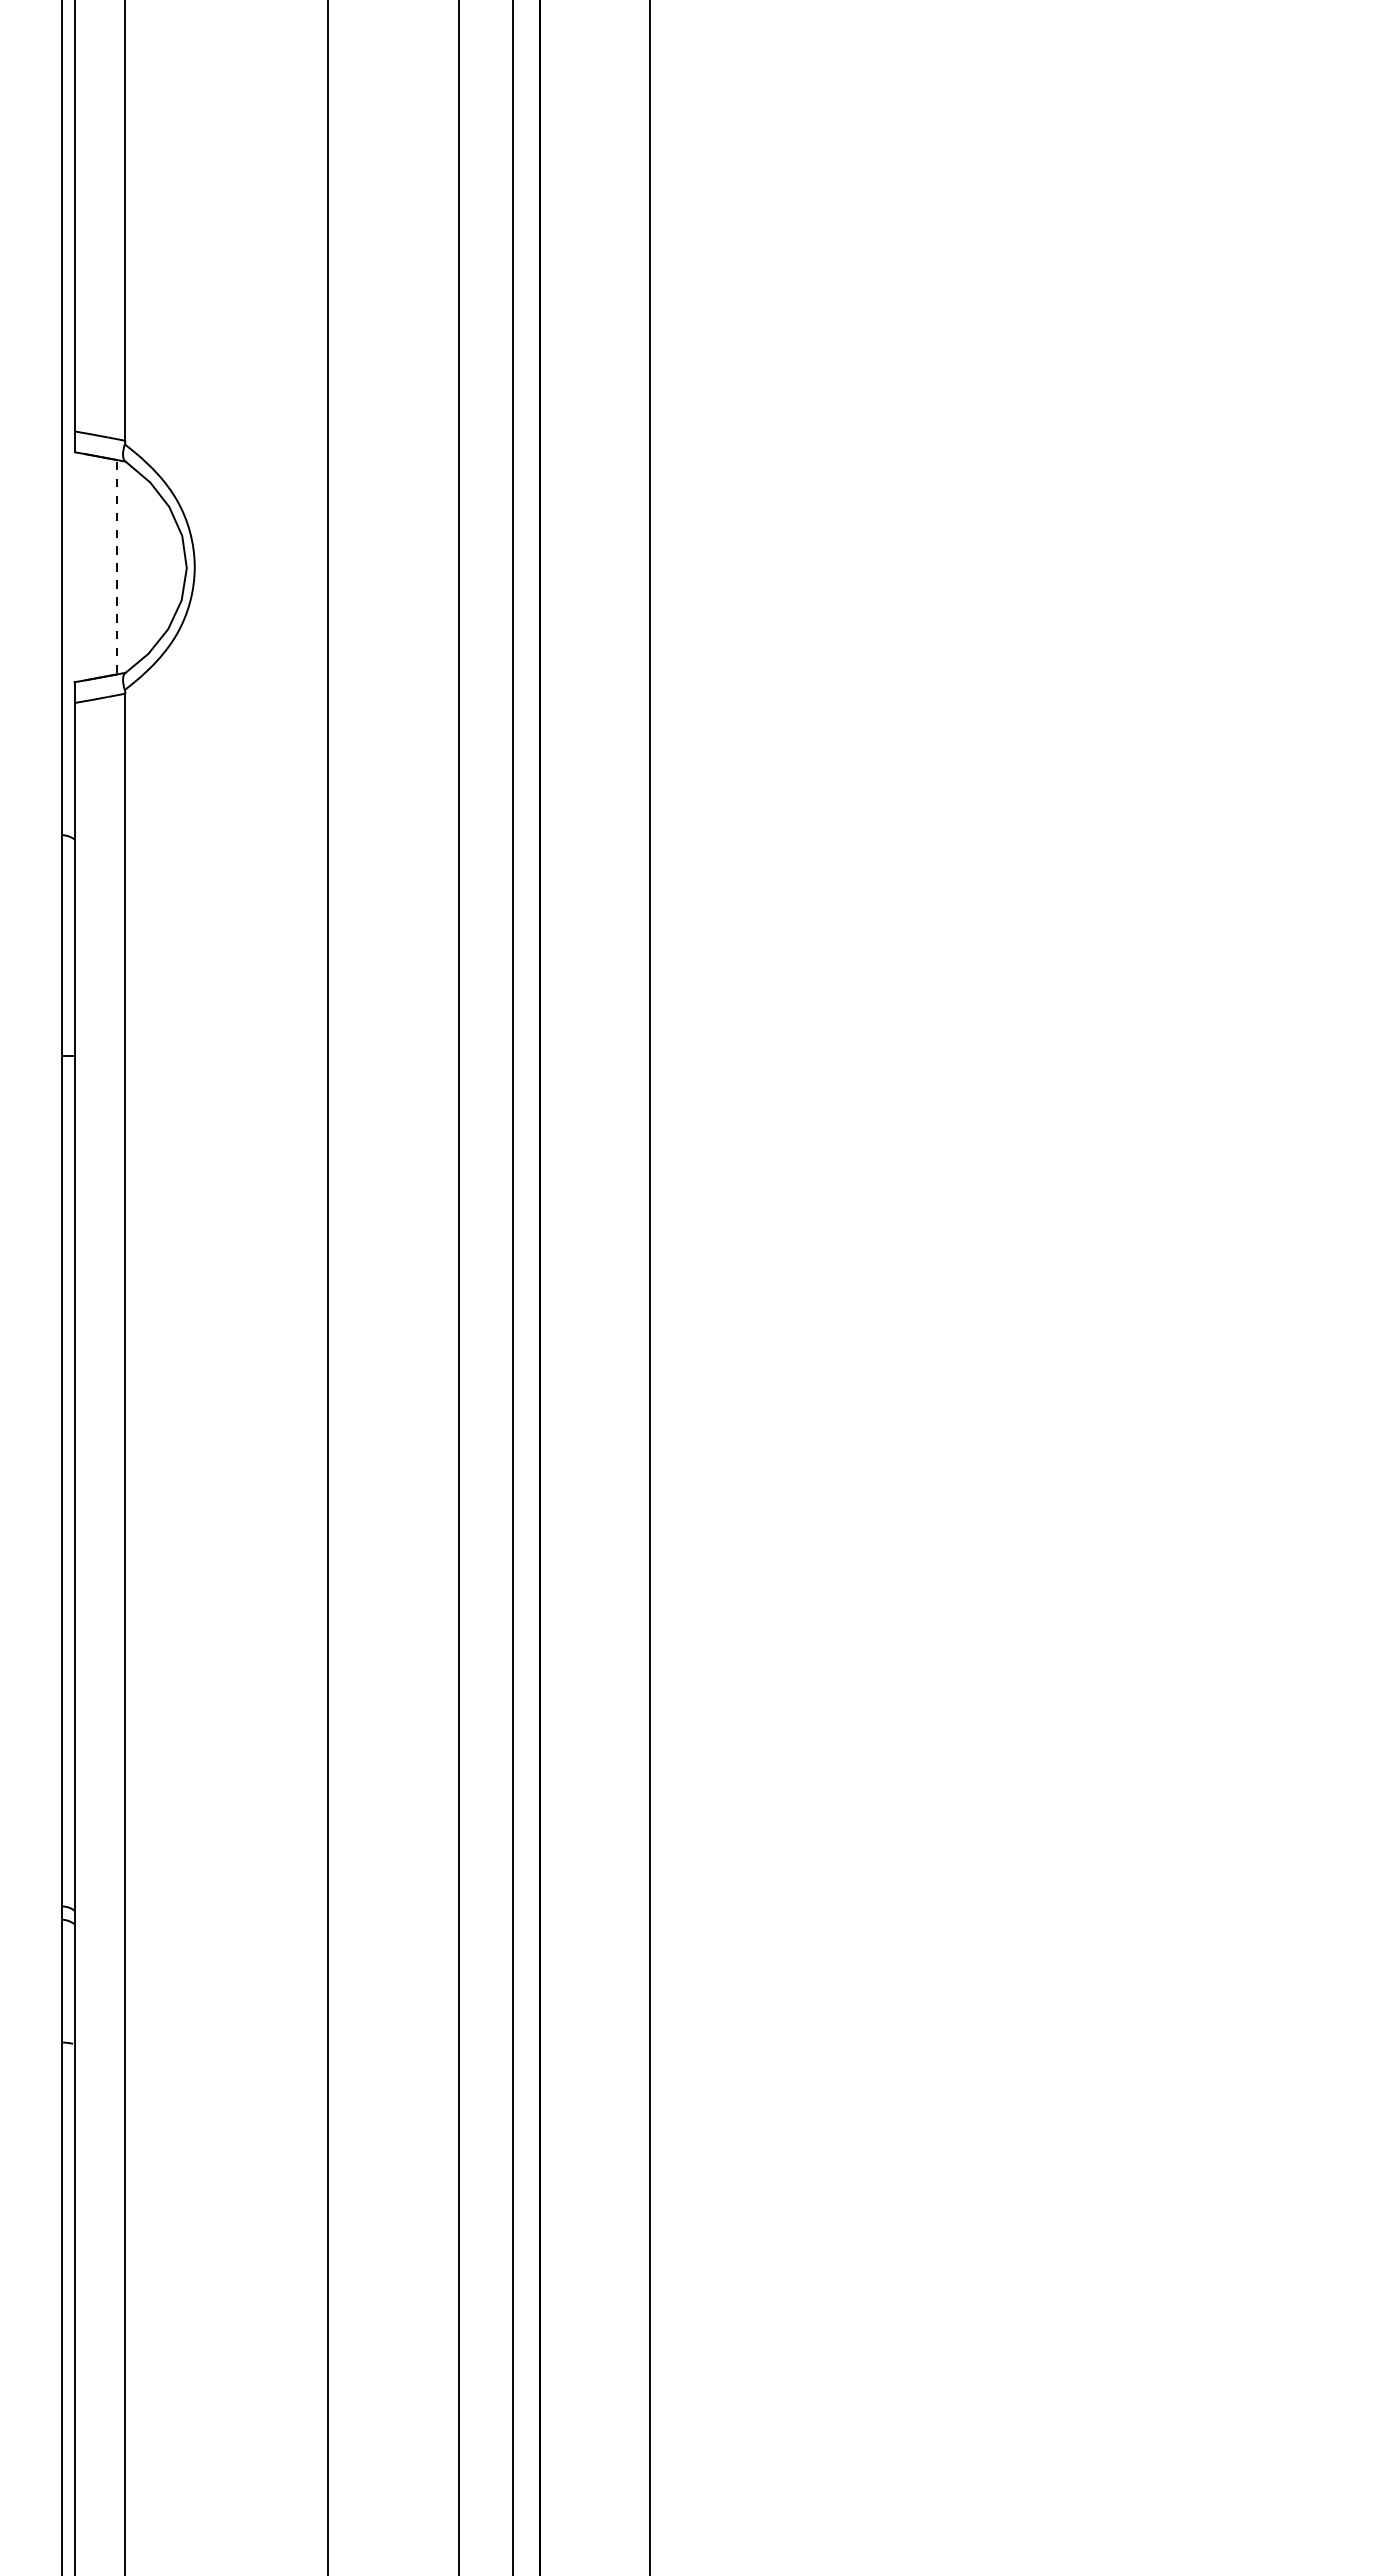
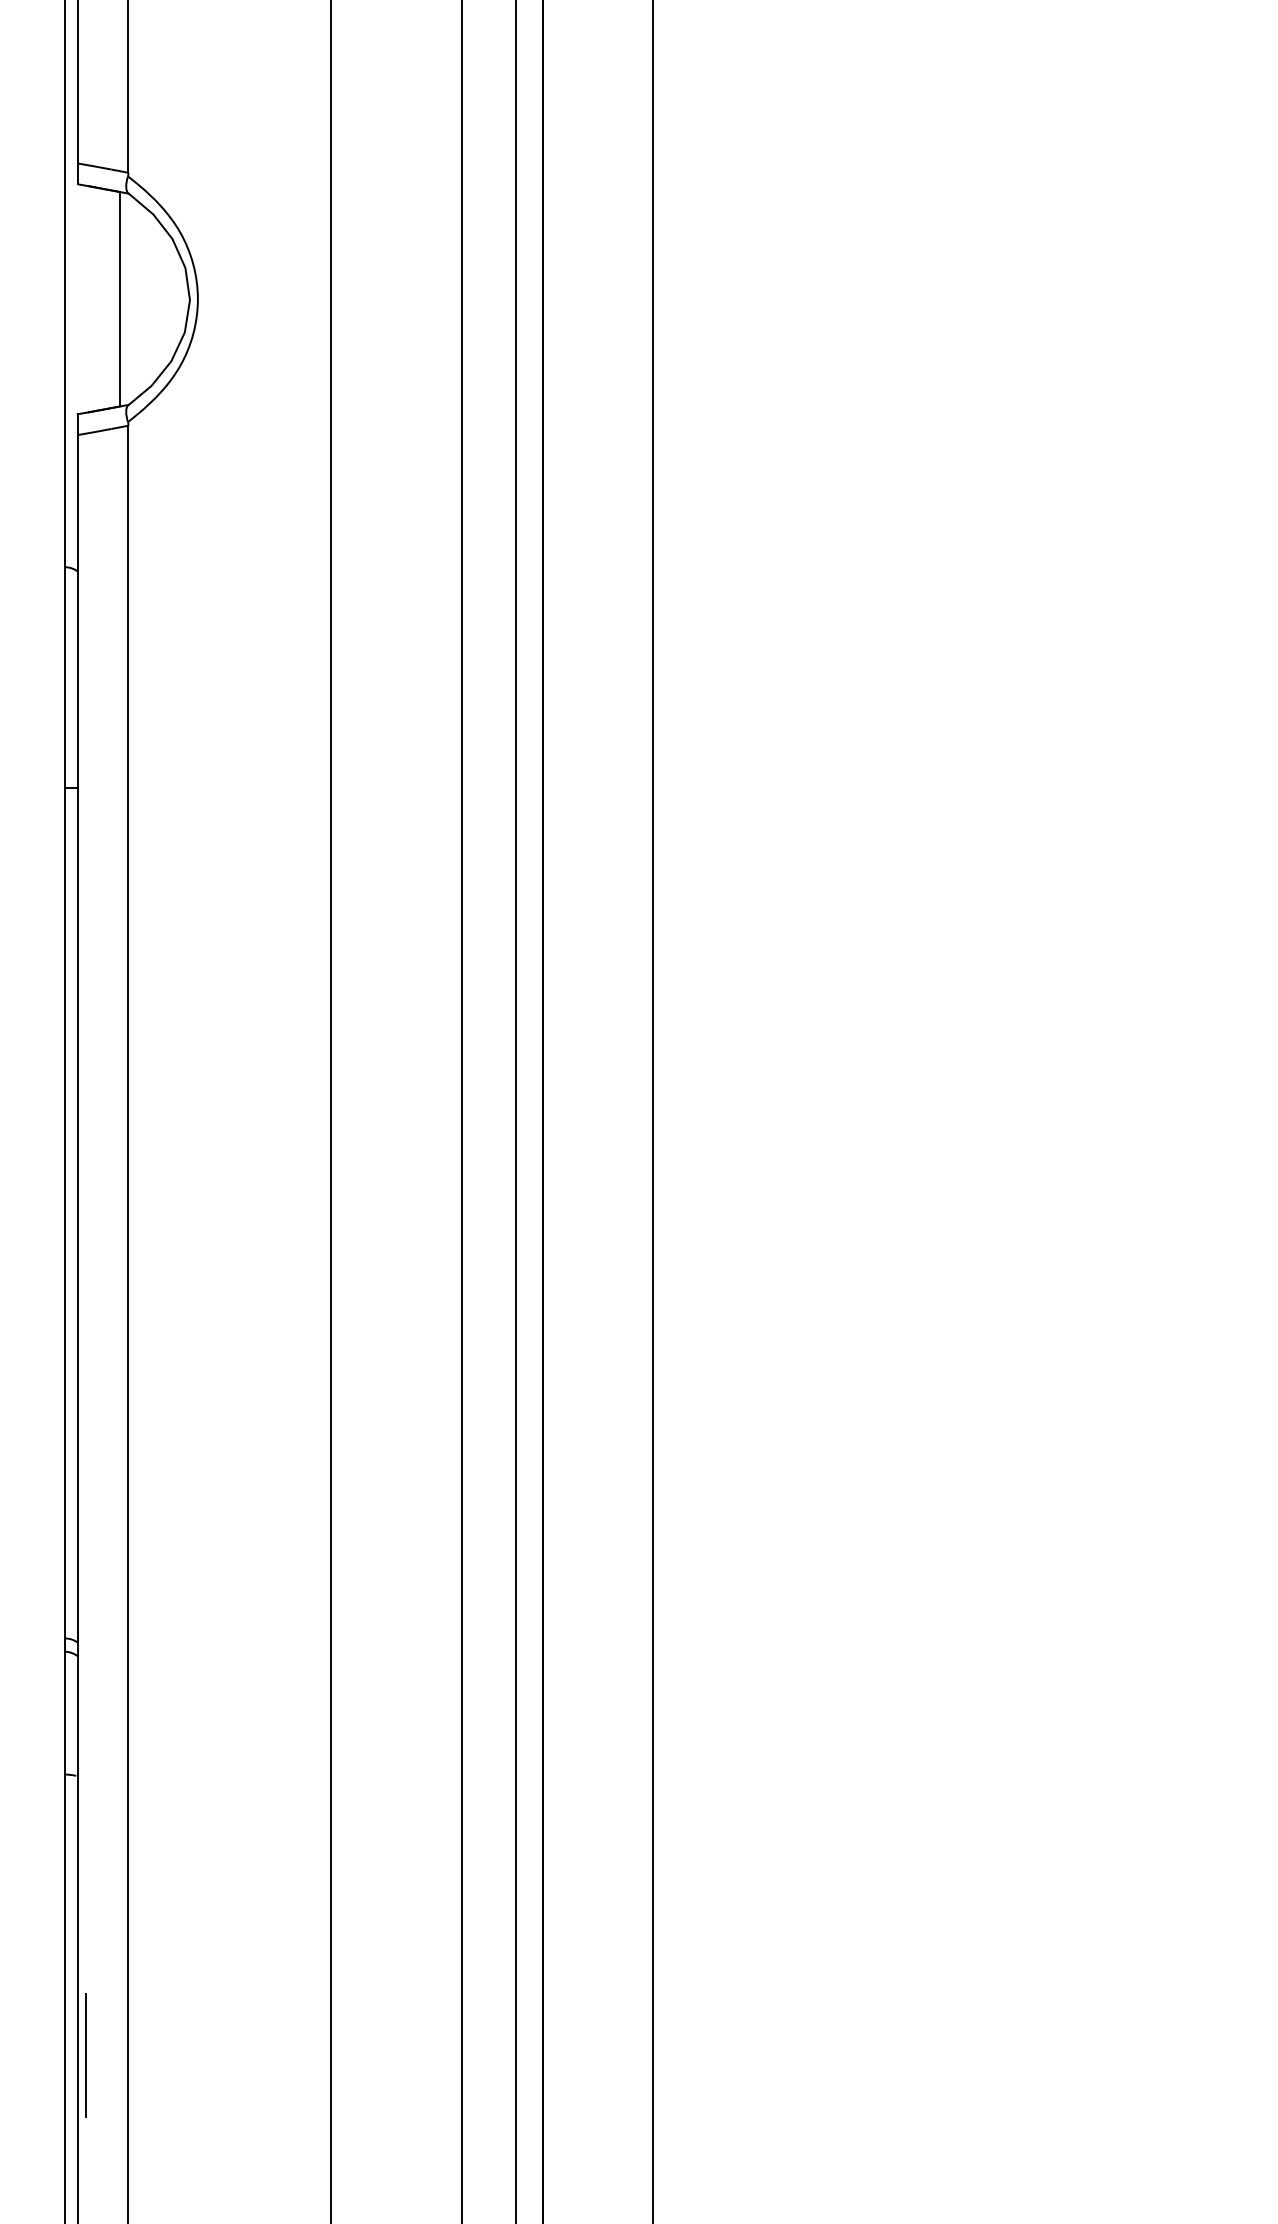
line: (116, 568) -> (119, 300), dashed -> solid
line: (83, 2323) -> (86, 2055), added

